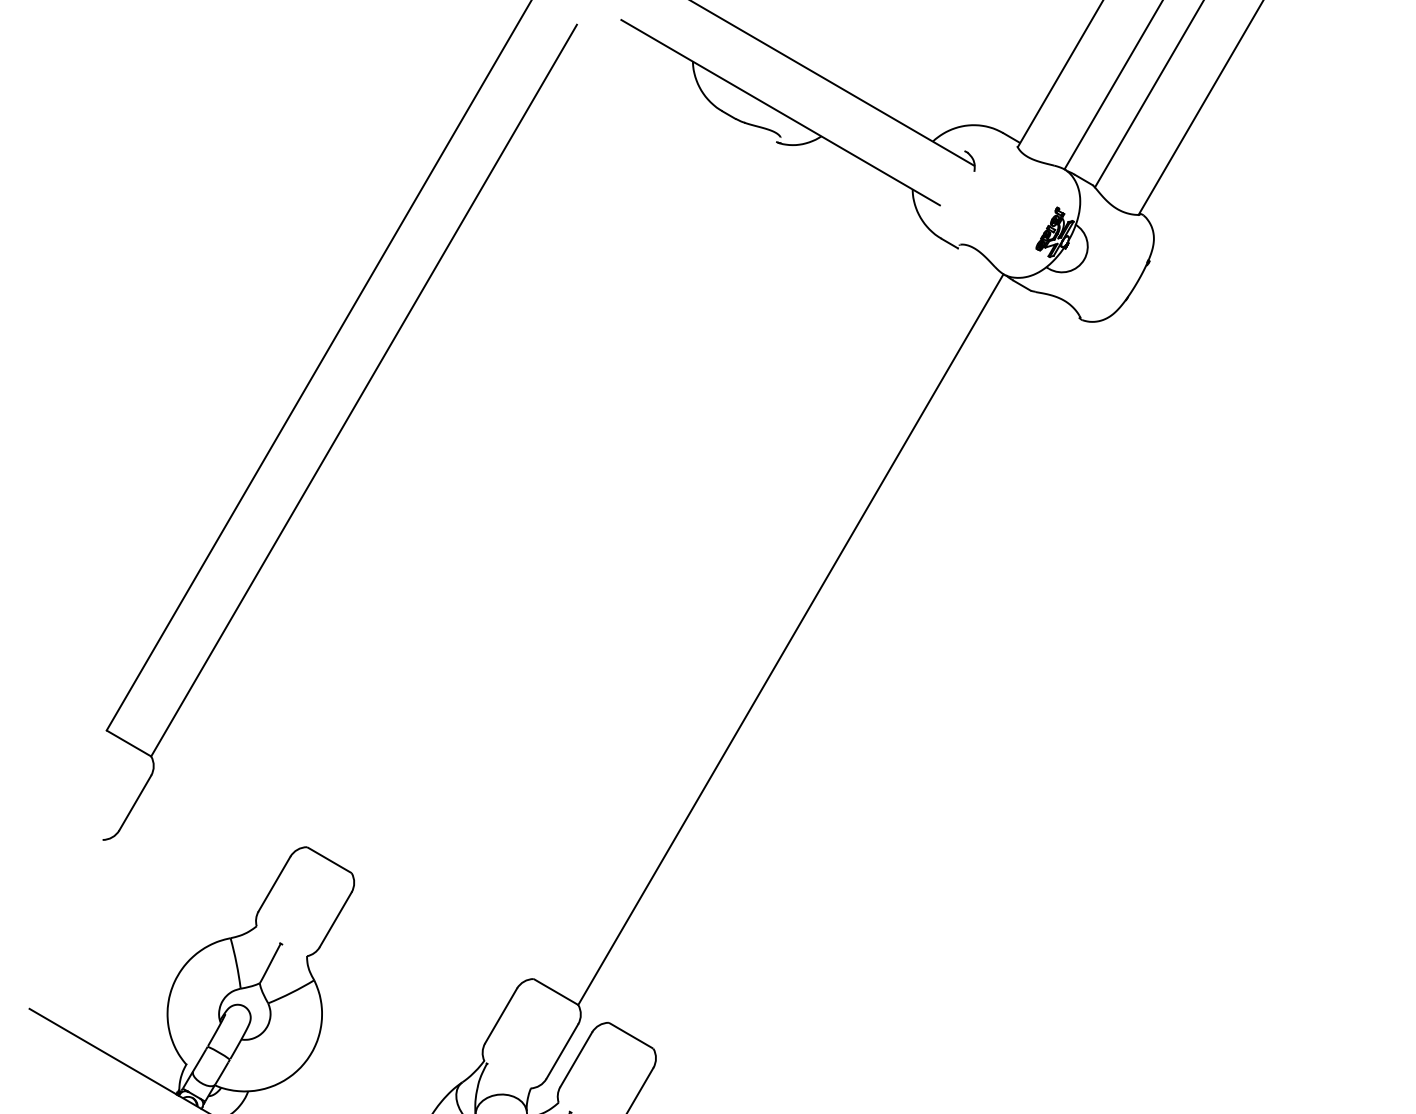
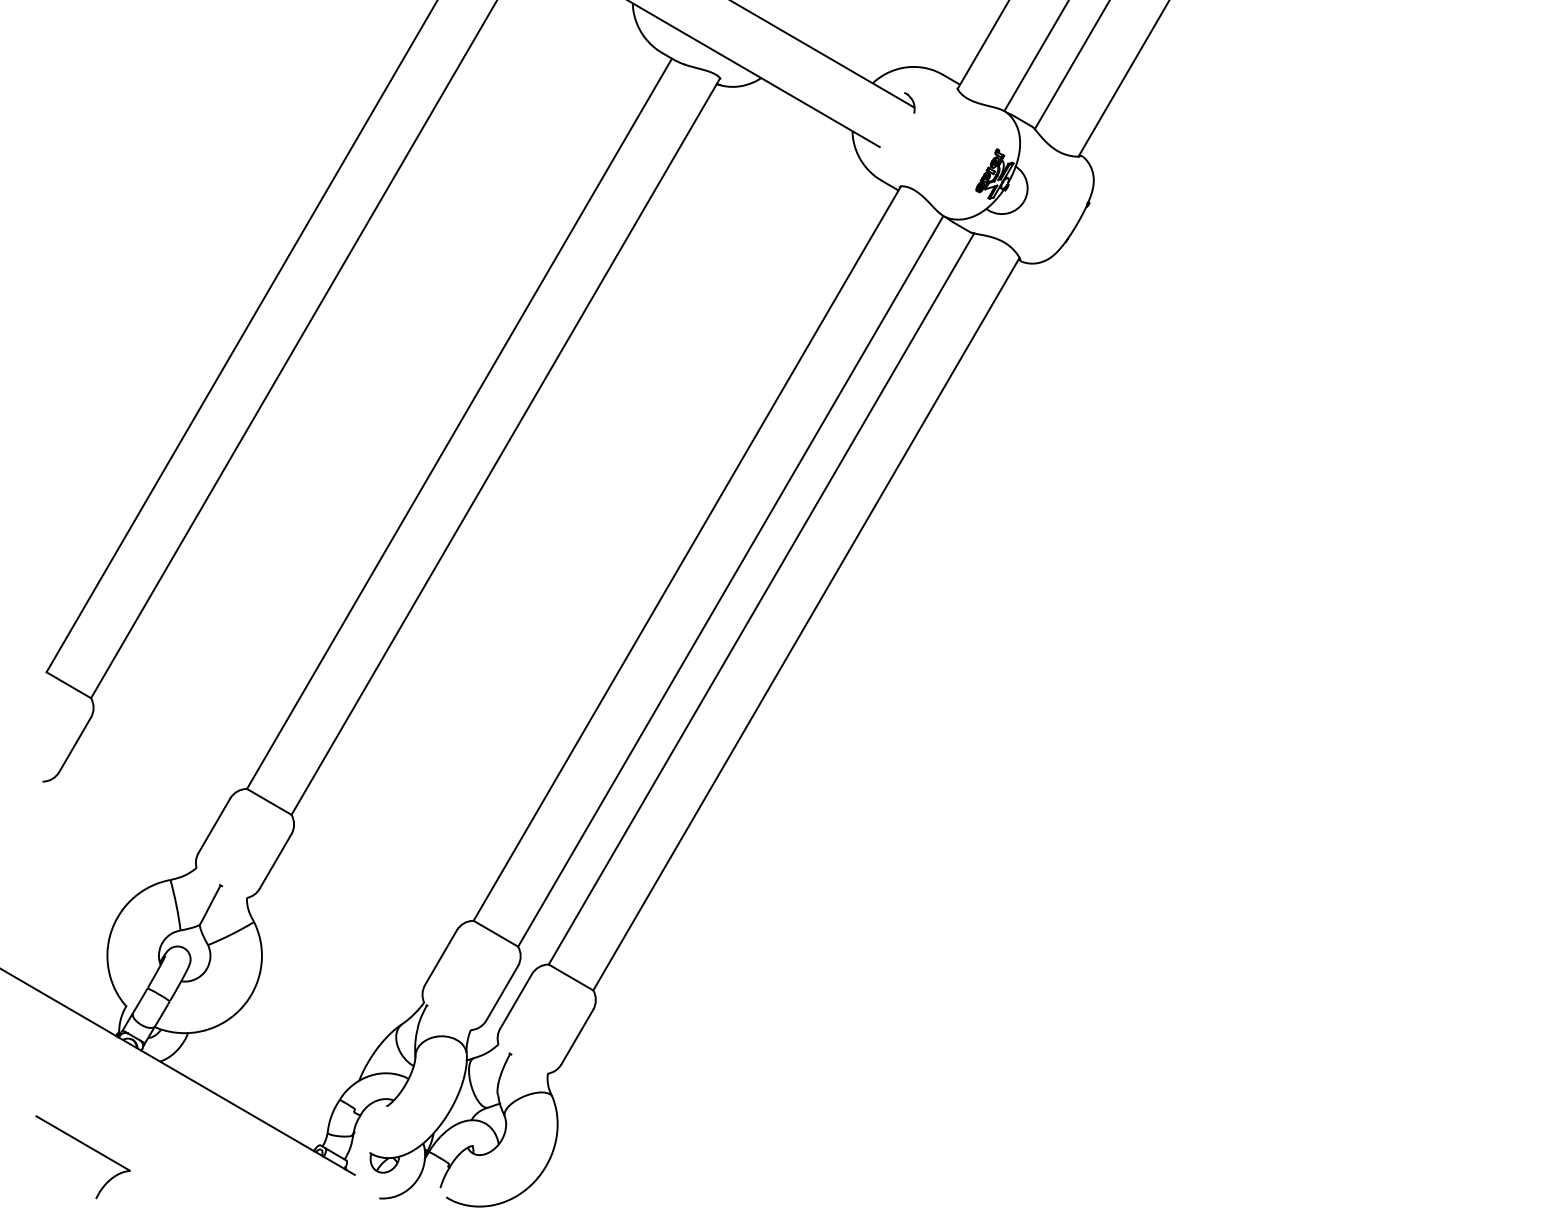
line: (519, 481) -> (459, 423), added
line: (565, 504) -> (505, 446), added
line: (746, 611) -> (686, 553), added
line: (821, 656) -> (761, 598), added
line: (866, 681) -> (806, 623), added

